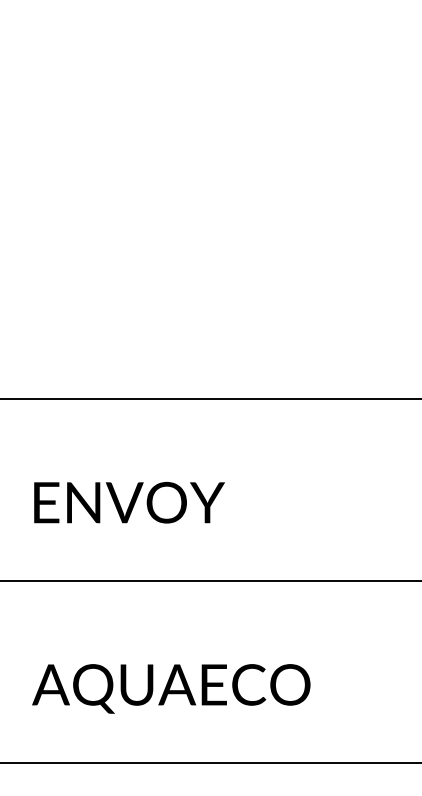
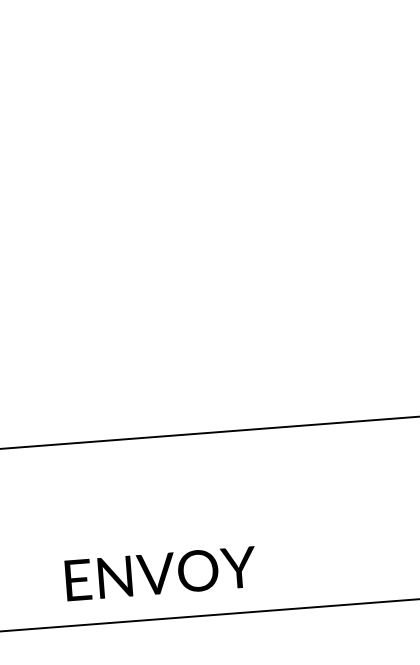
text: (129, 502) -> (160, 573), moved

